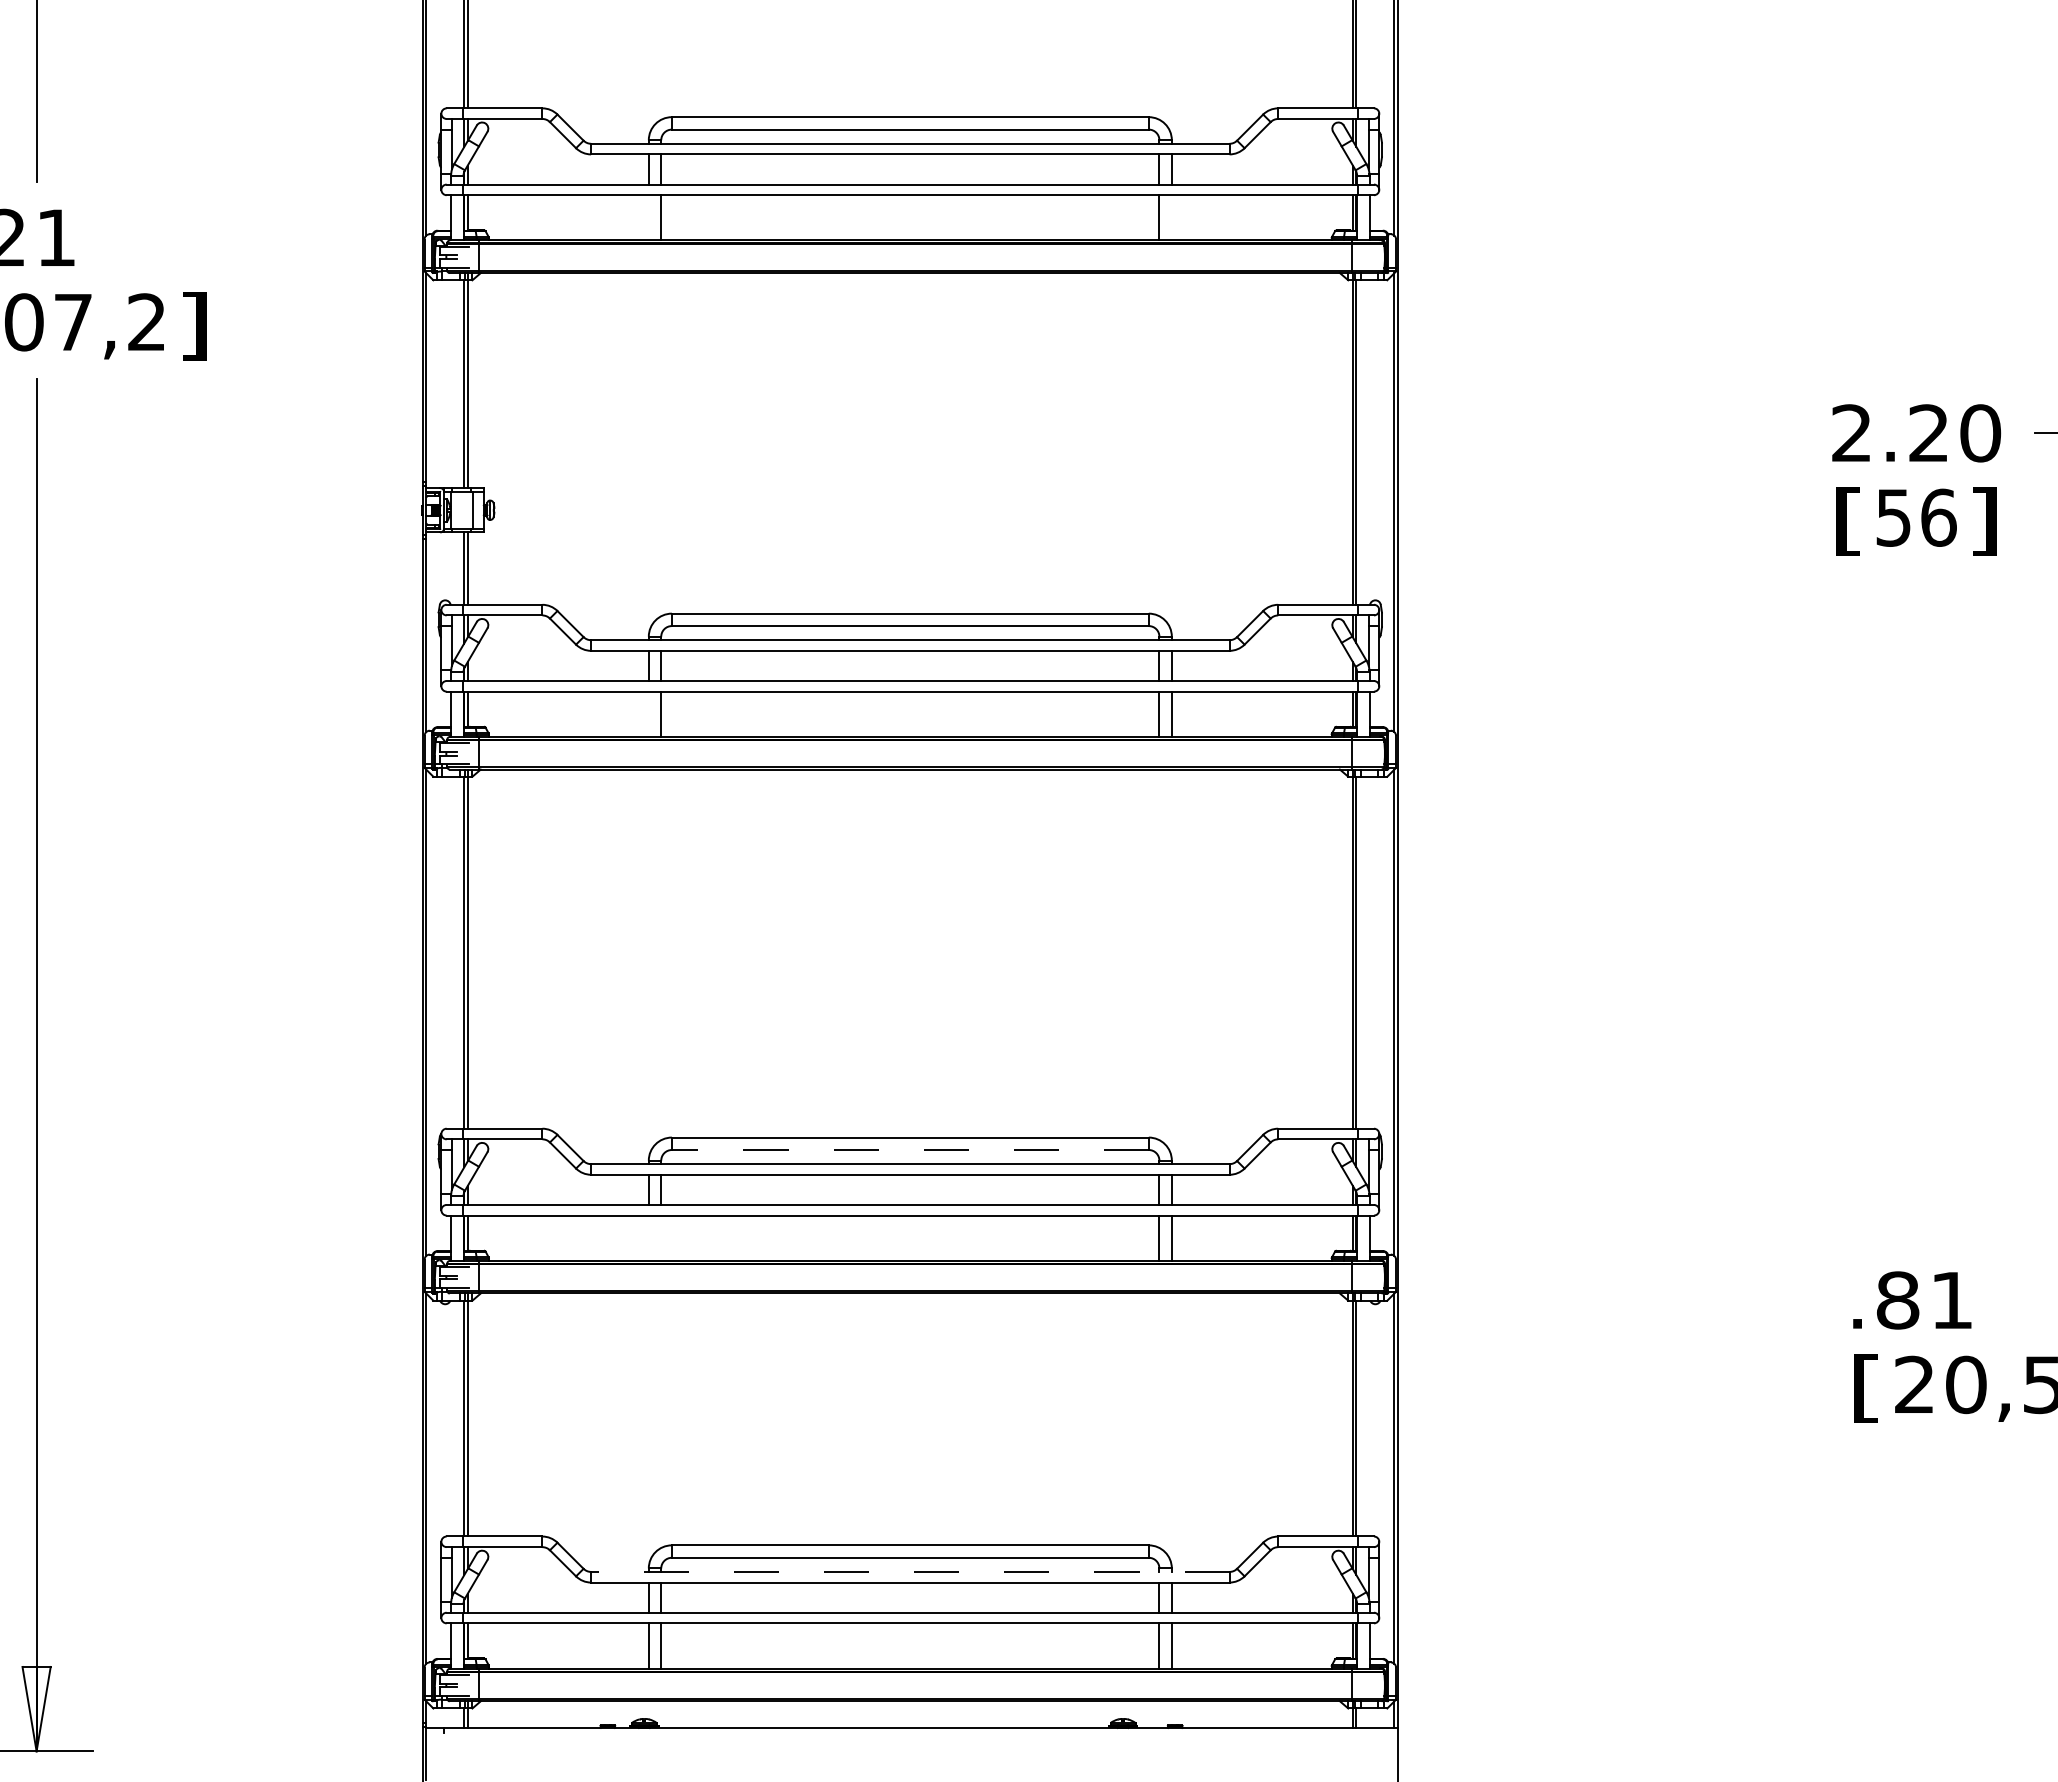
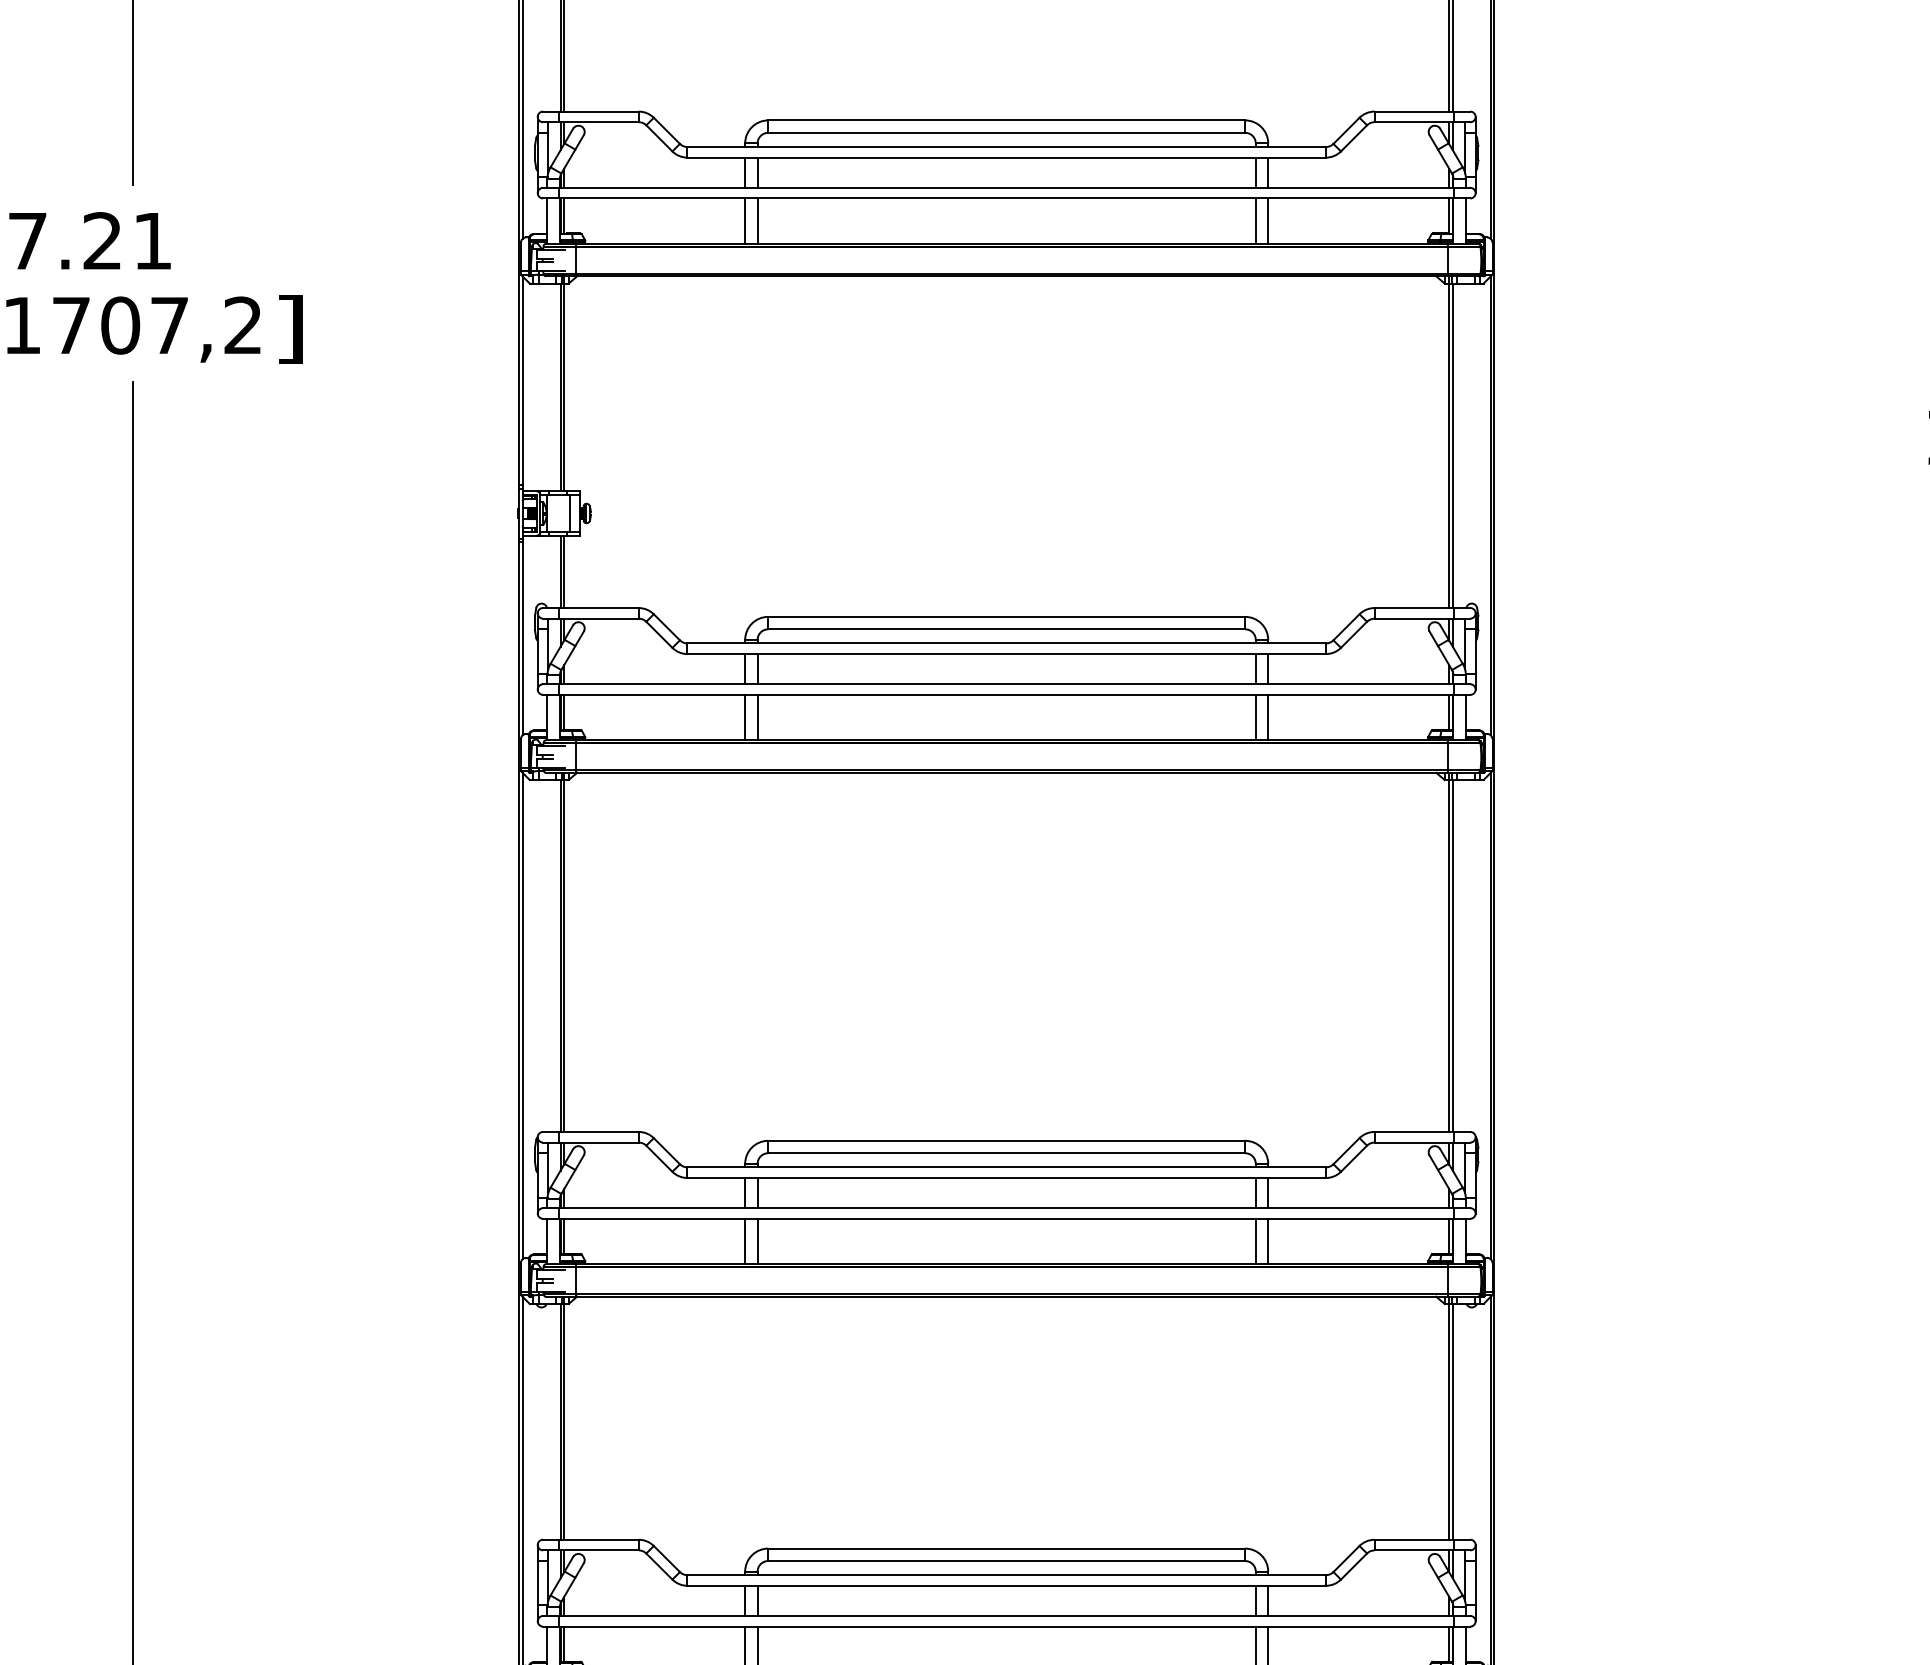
line: (648, 217) -> (744, 220), added
line: (1171, 217) -> (1267, 220), added
line: (648, 713) -> (744, 716), added
line: (909, 1149) -> (1005, 1152), dashed -> solid
line: (648, 1237) -> (744, 1240), added
line: (661, 1237) -> (757, 1240), added
line: (909, 1571) -> (1005, 1574), dashed -> solid

